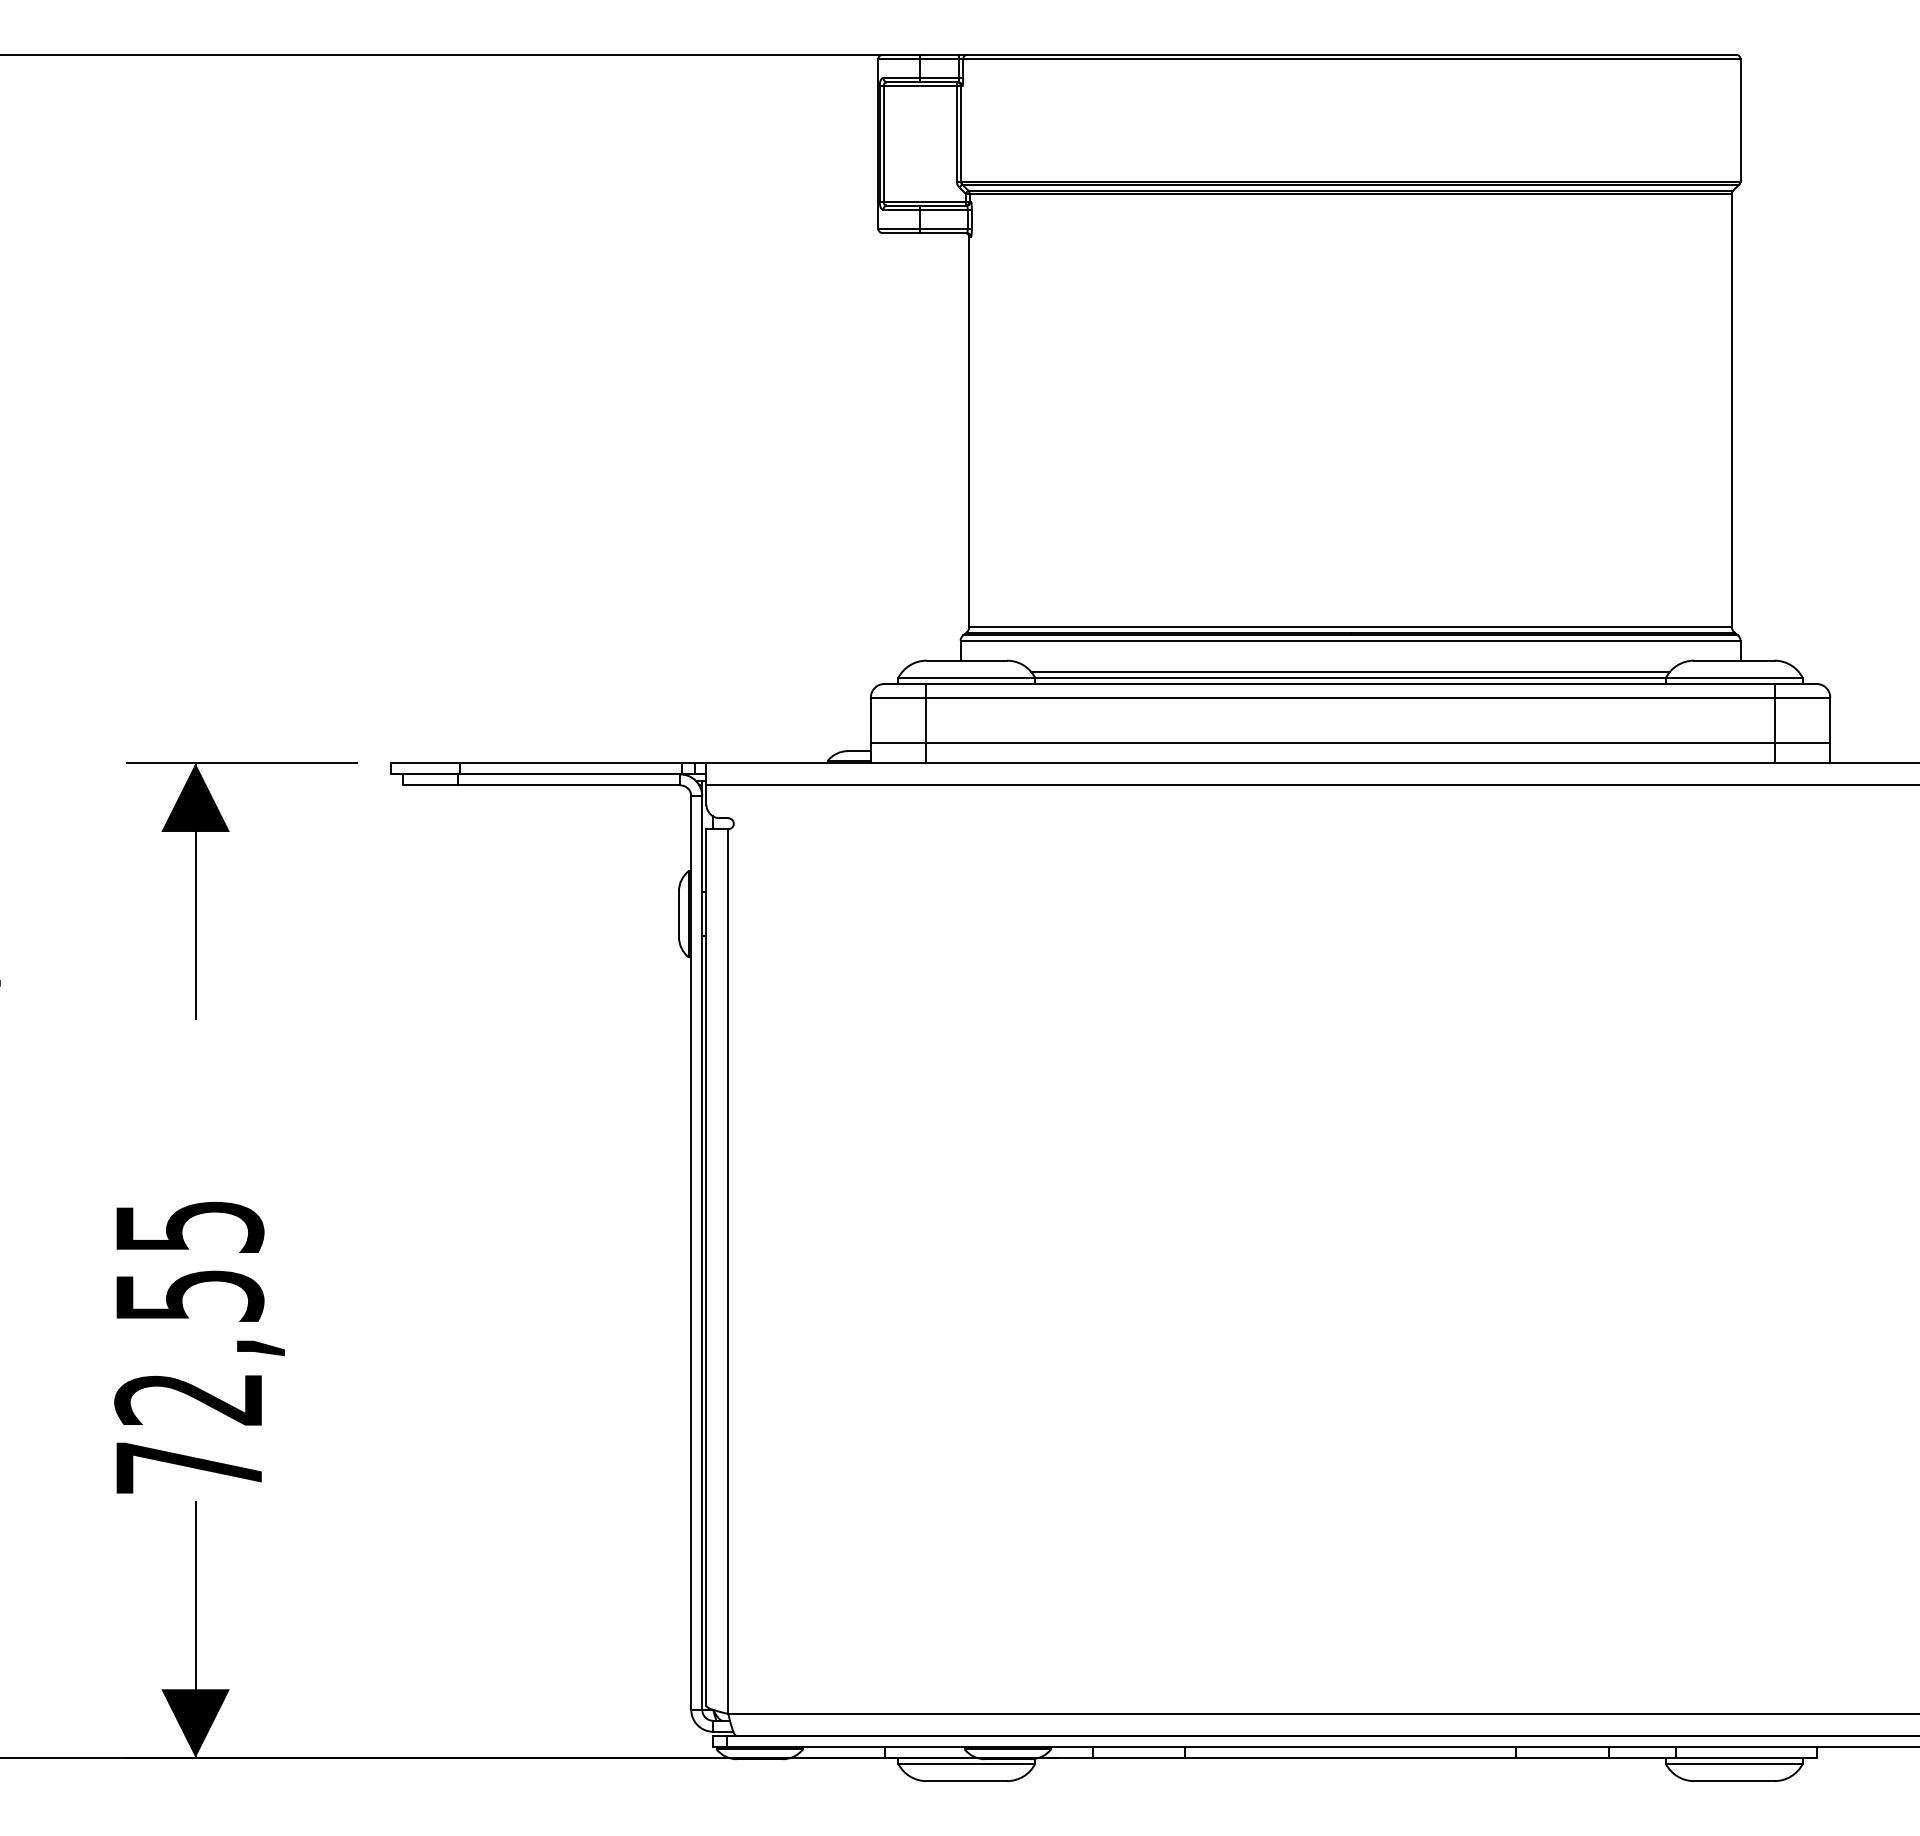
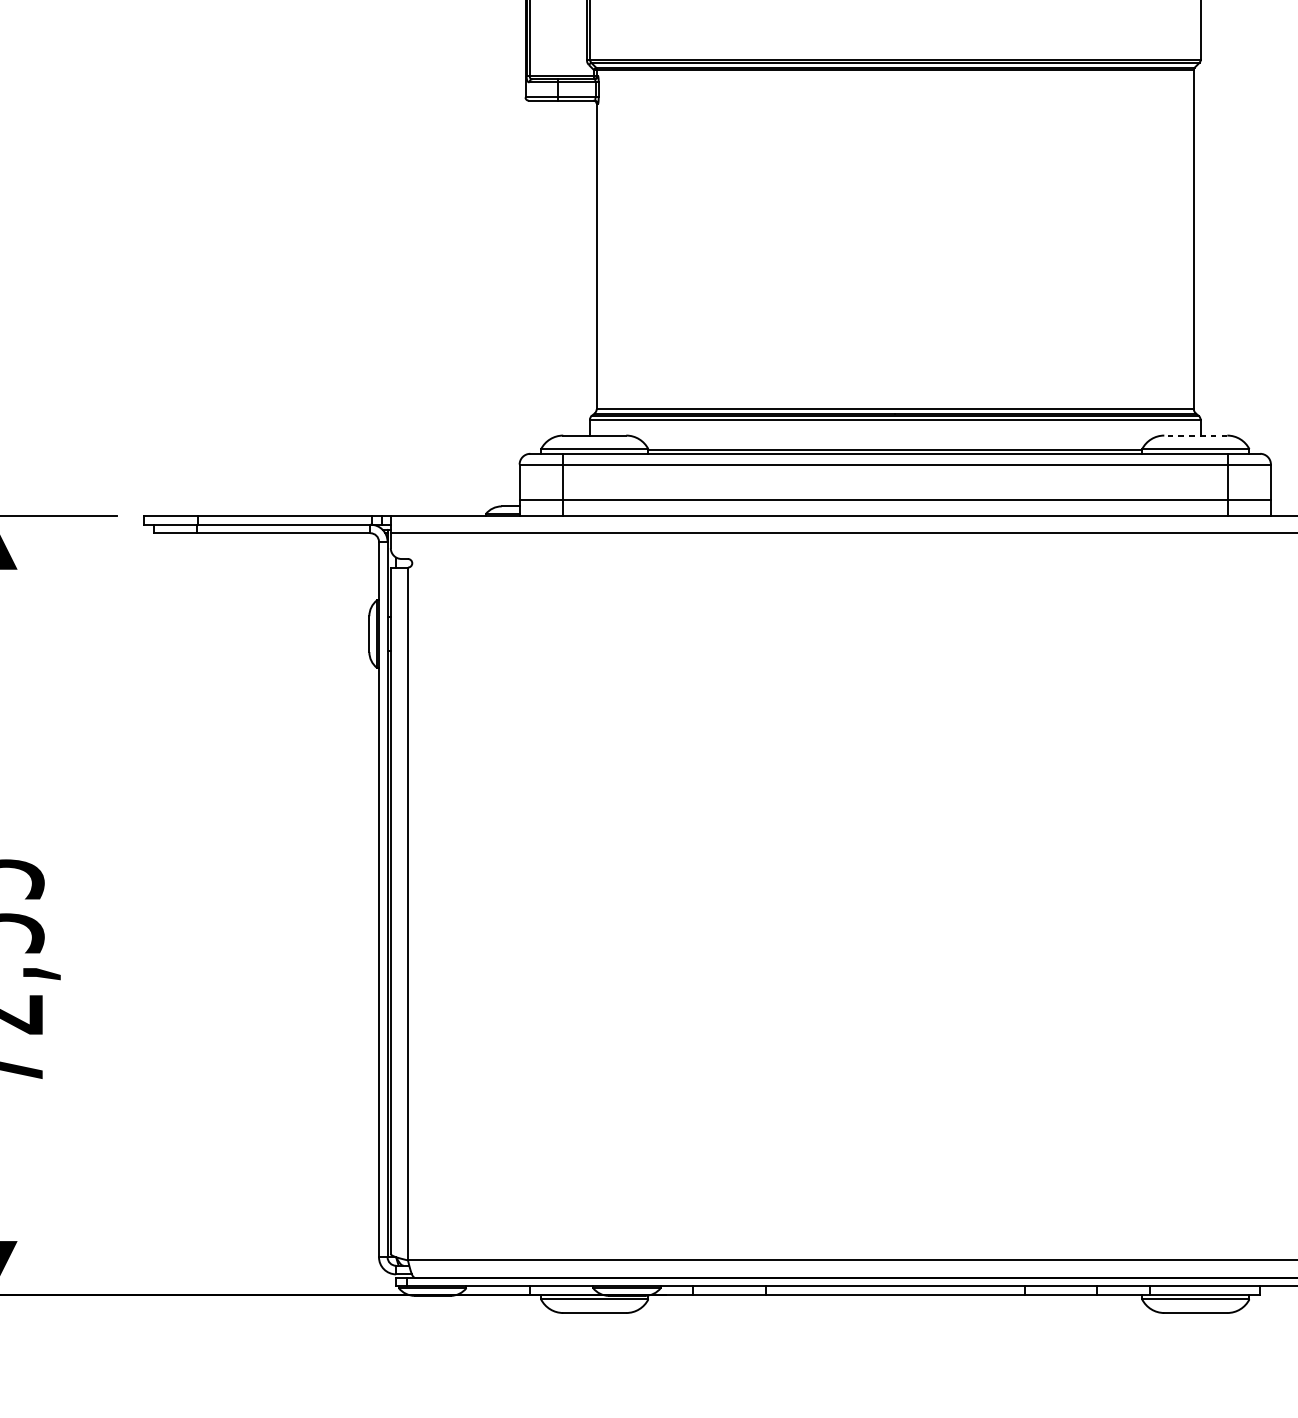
line: (1733, 660) -> (1195, 435), solid -> dashed
line: (1350, 671) -> (895, 444), removed

